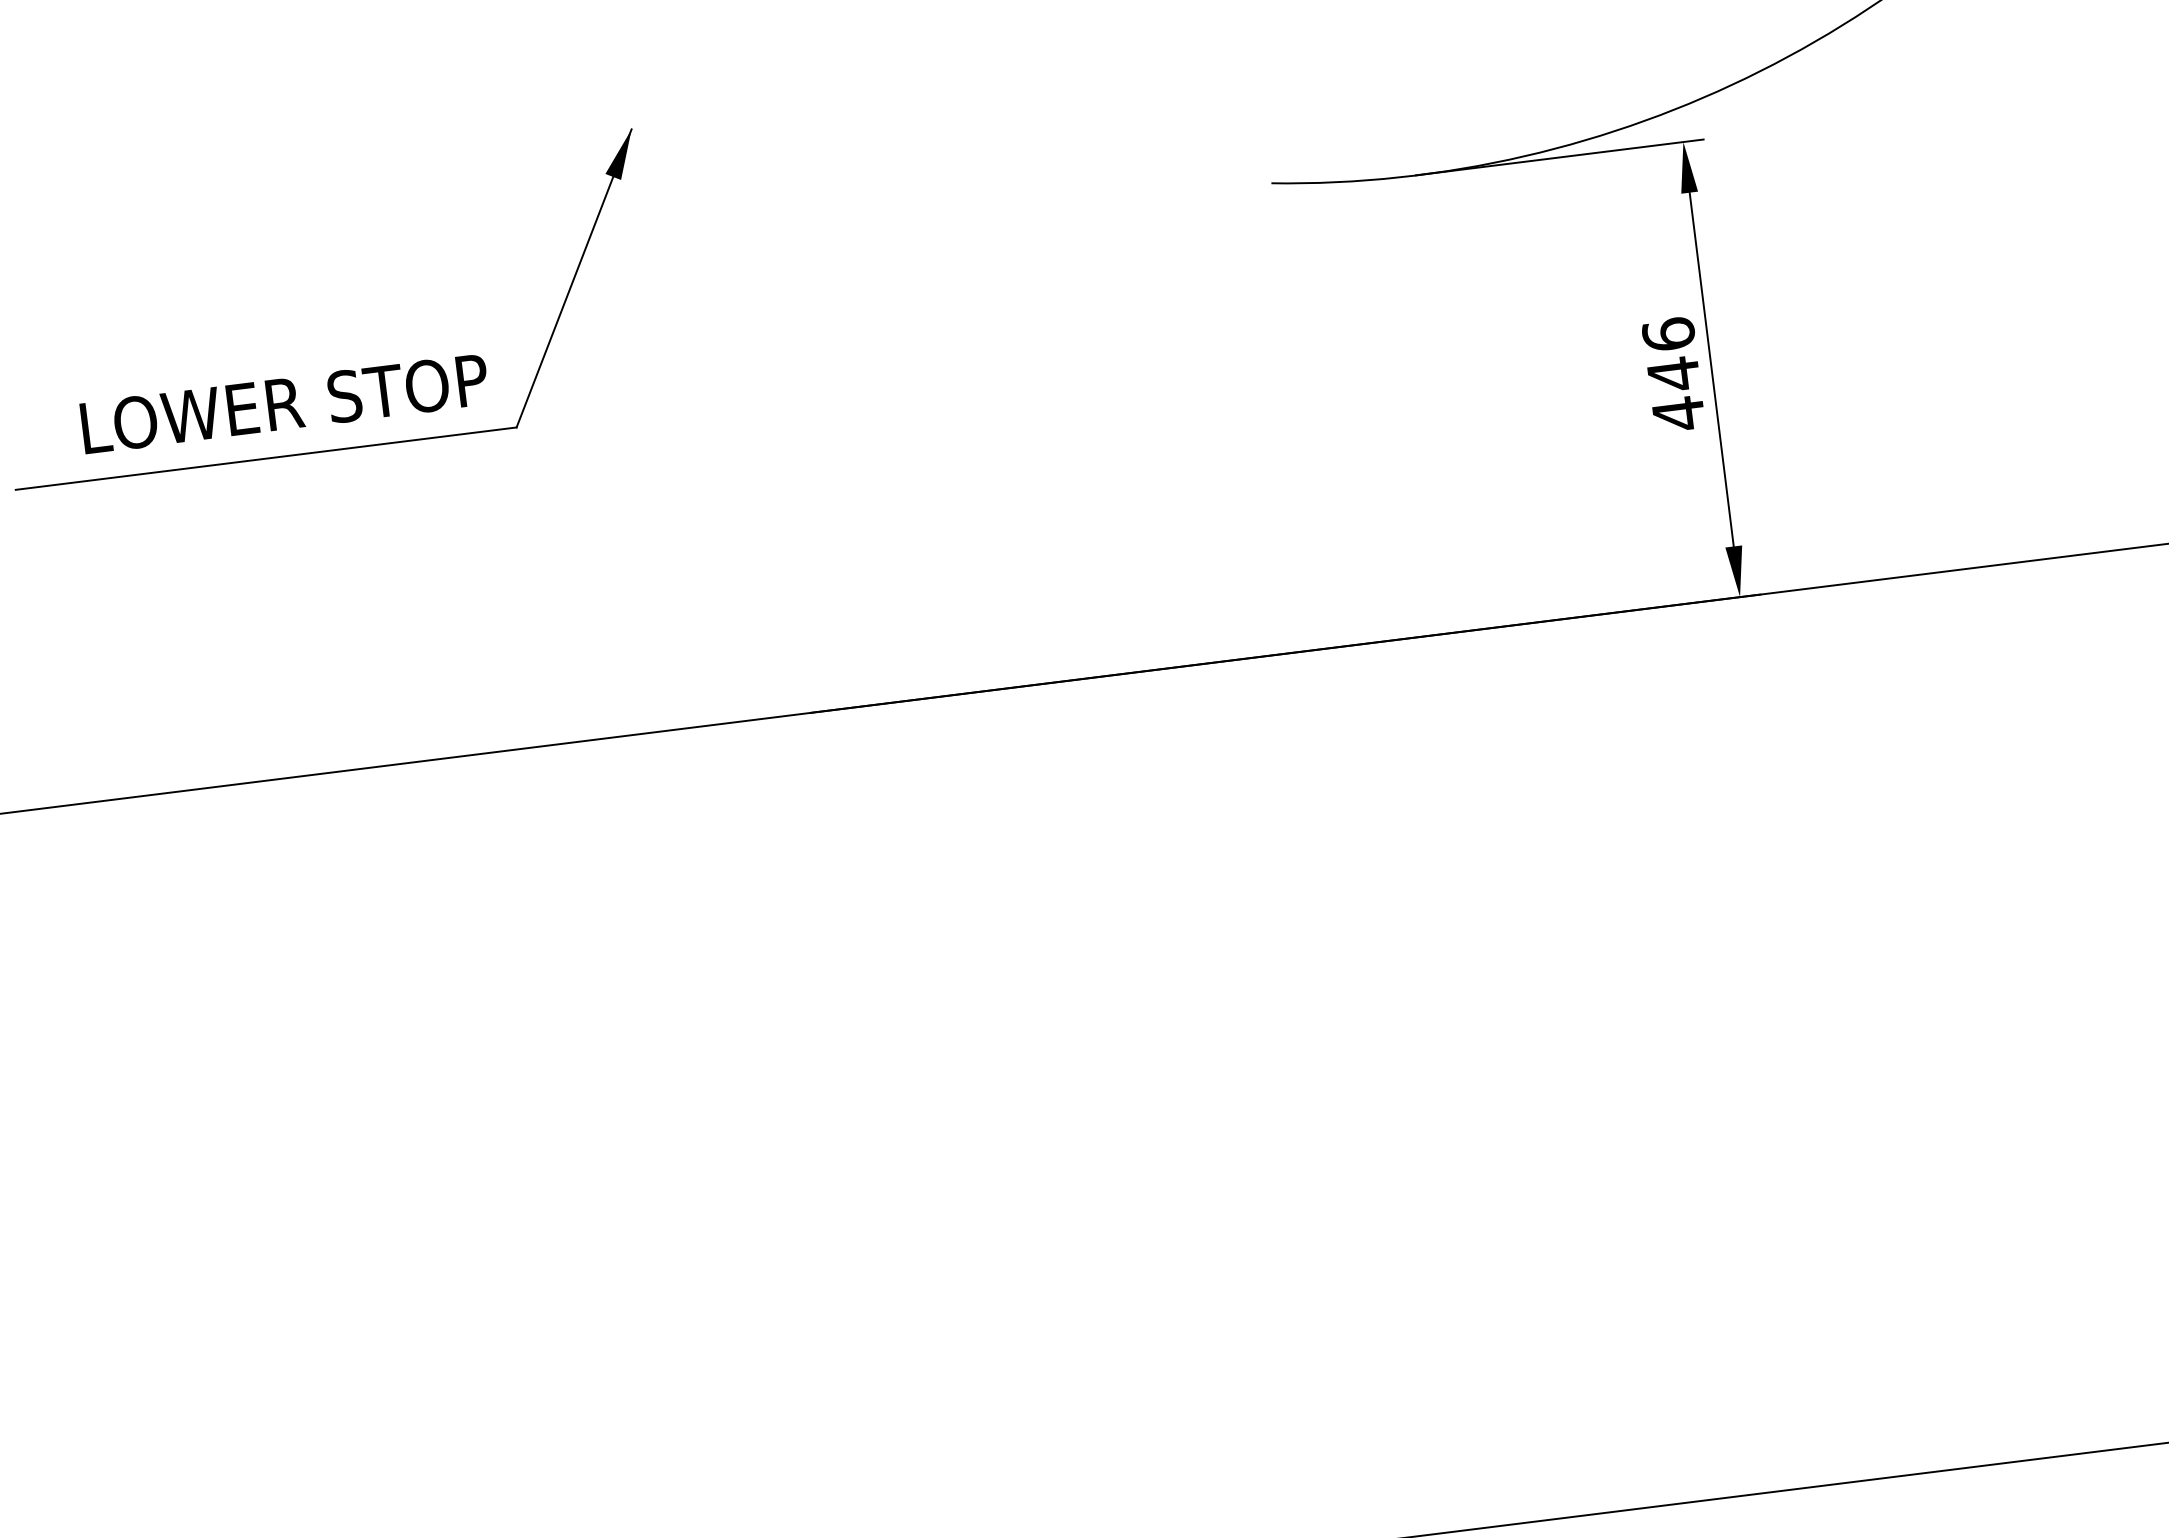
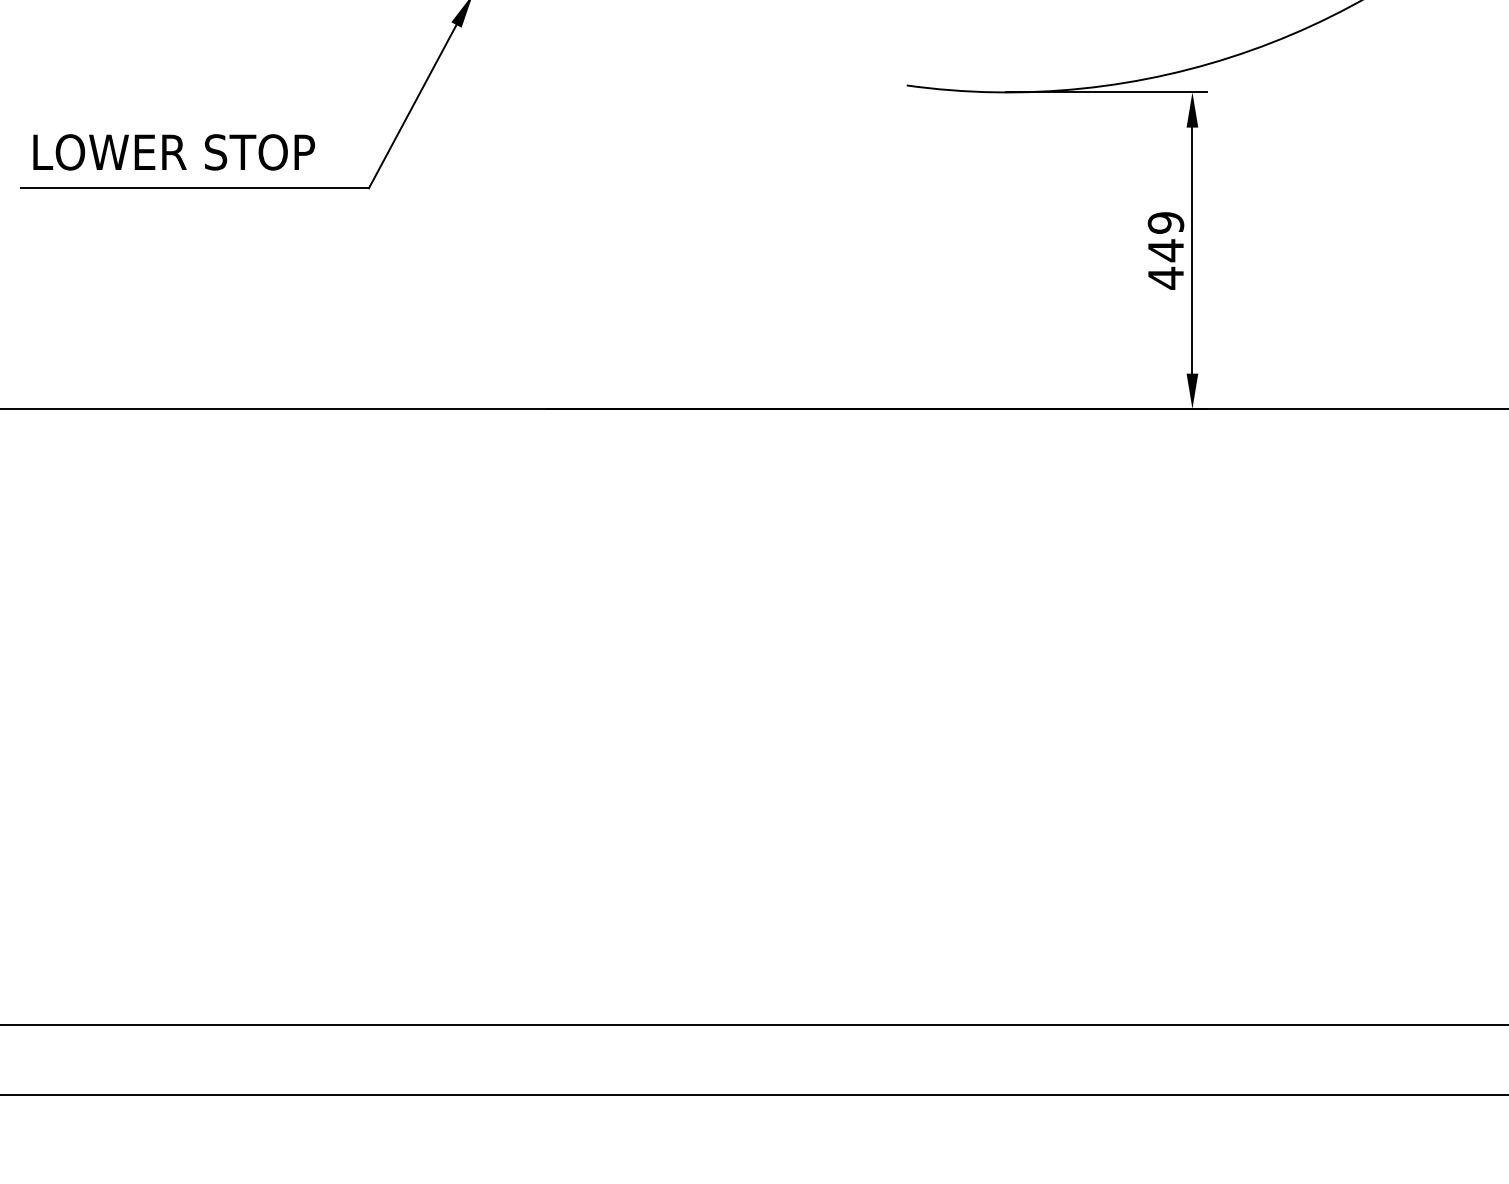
text: (1667, 333) -> (1165, 222), 446 -> 449
text: (283, 404) -> (173, 152), moved

